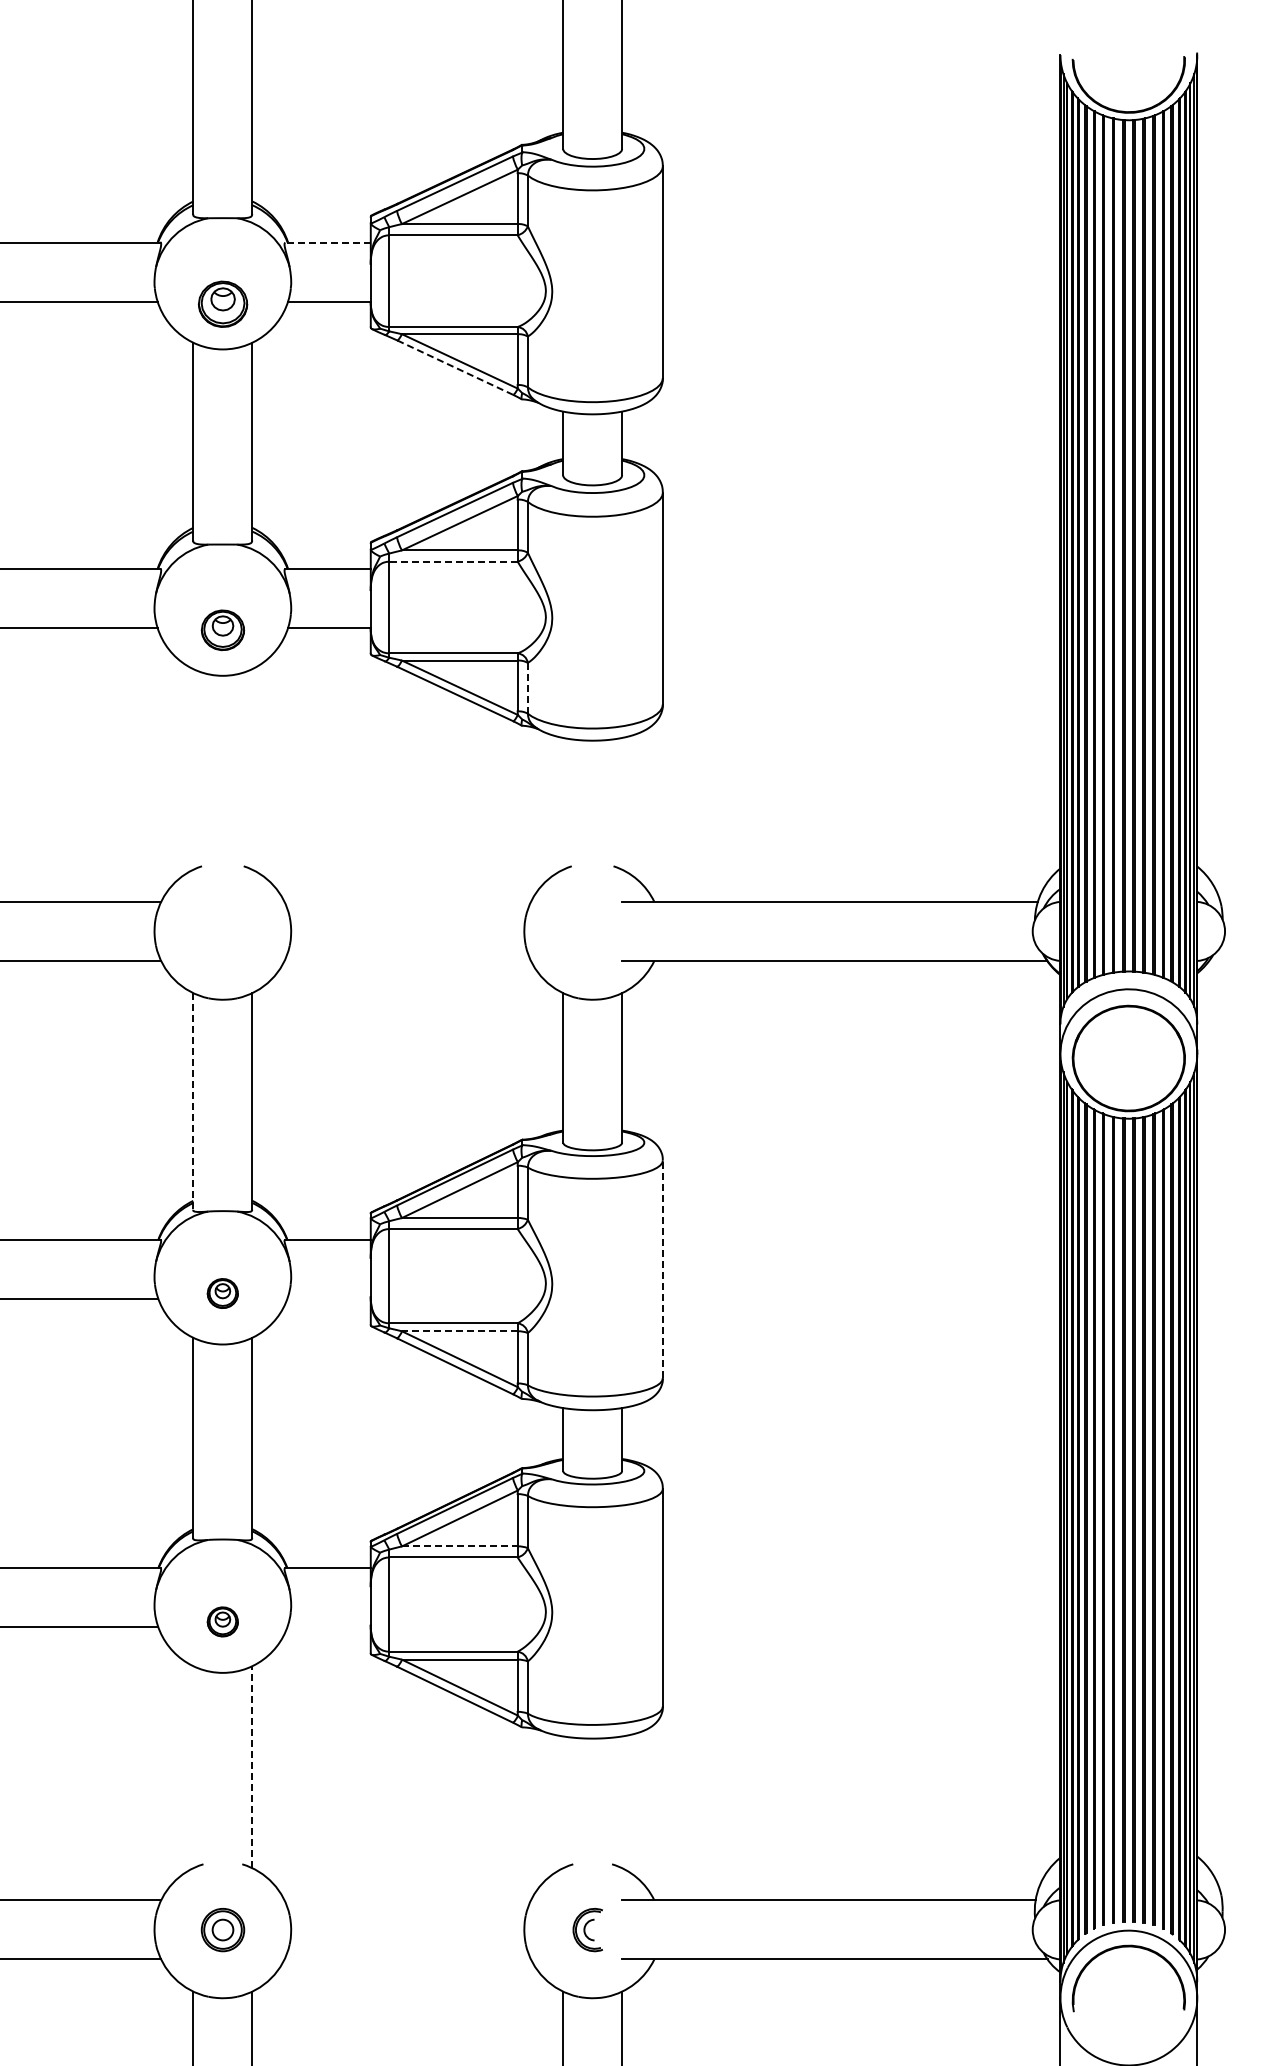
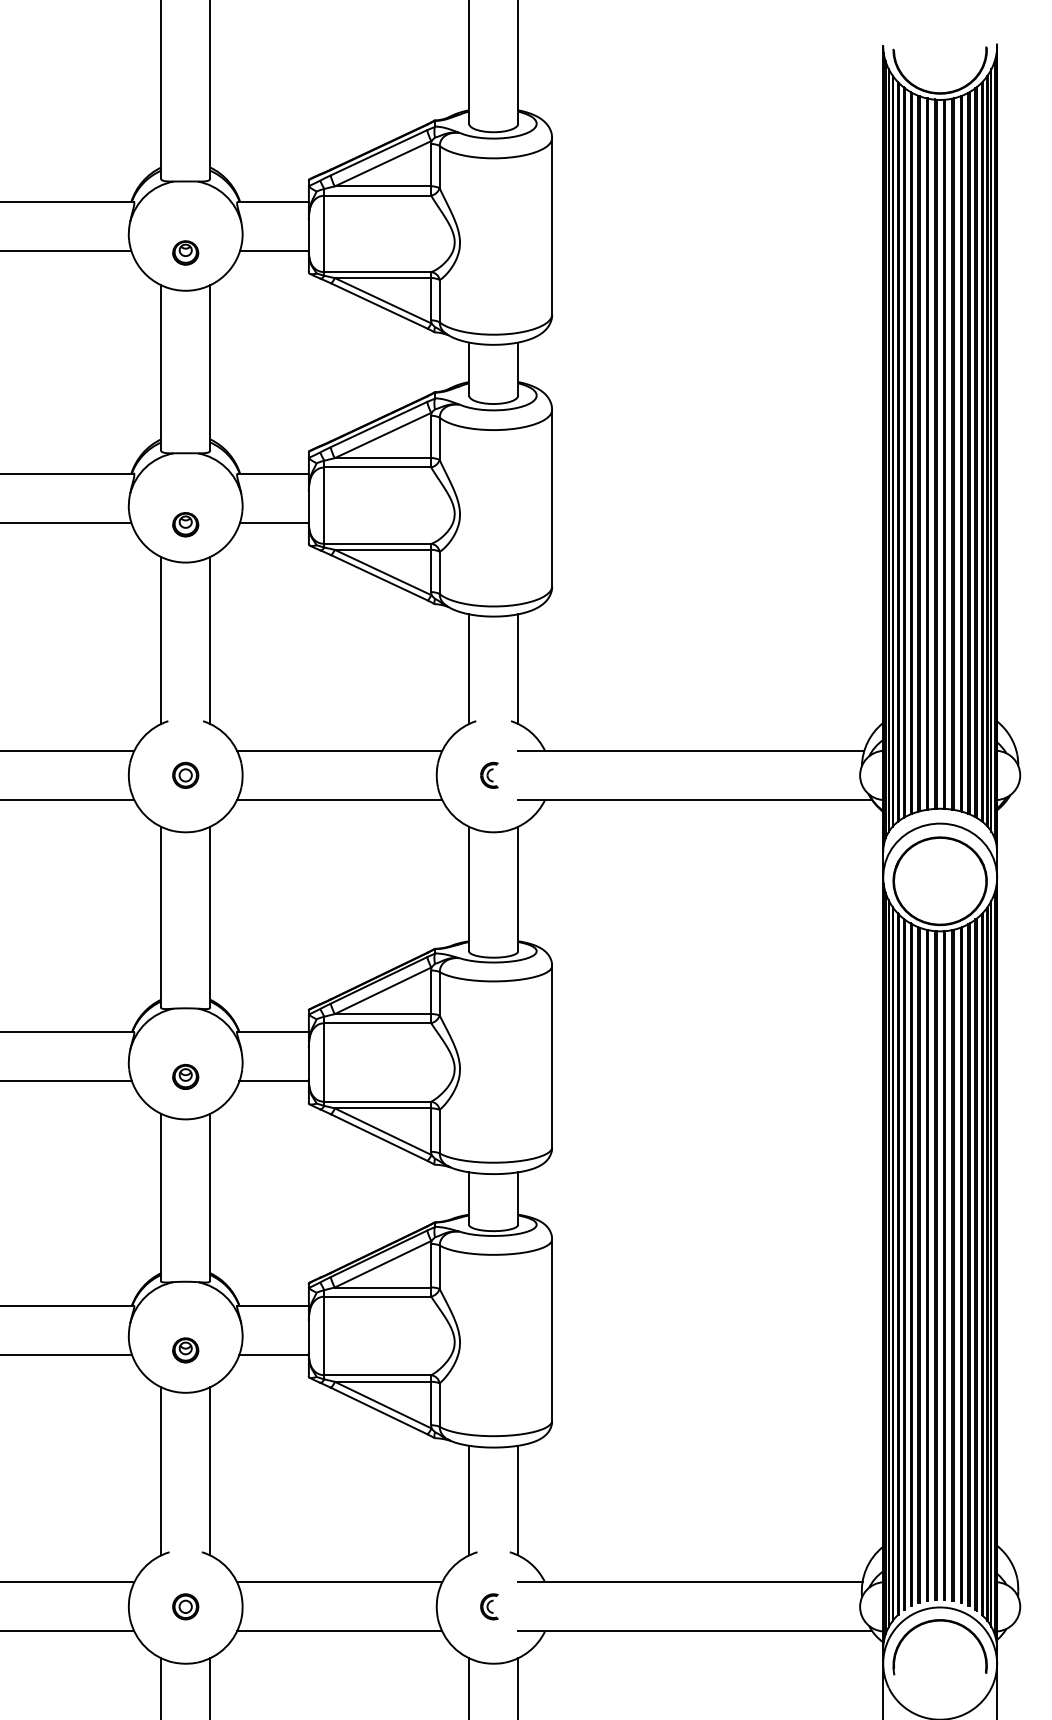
line: (328, 242) -> (273, 201), dashed -> solid
part: (222, 303) -> (185, 252), size x0.62
line: (455, 367) -> (379, 305), dashed -> solid
line: (452, 561) -> (376, 467), dashed -> solid
part: (222, 630) -> (185, 524), size x0.71
line: (527, 688) -> (439, 573), dashed -> solid
line: (193, 769) -> (161, 640), added
line: (252, 769) -> (210, 640), added
line: (563, 803) -> (469, 668), added
line: (622, 803) -> (518, 668), added
line: (407, 901) -> (339, 750), added
part: (222, 931) -> (185, 775), added
part: (587, 931) -> (489, 775), added
line: (407, 961) -> (339, 800), added
line: (193, 1101) -> (161, 917), dashed -> solid
line: (662, 1269) -> (551, 1056), dashed -> solid
line: (328, 1298) -> (273, 1081), added
line: (459, 1331) -> (382, 1108), dashed -> solid
line: (459, 1546) -> (382, 1287), dashed -> solid
line: (328, 1627) -> (273, 1355), added
line: (252, 1766) -> (210, 1470), dashed -> solid
line: (193, 1767) -> (161, 1471), added
line: (563, 1802) -> (469, 1500), added
line: (622, 1802) -> (518, 1500), added
line: (407, 1900) -> (339, 1582), added
part: (222, 1929) -> (185, 1606), size x0.71
part: (587, 1929) -> (489, 1606), size x0.71
line: (407, 1959) -> (339, 1631), added

